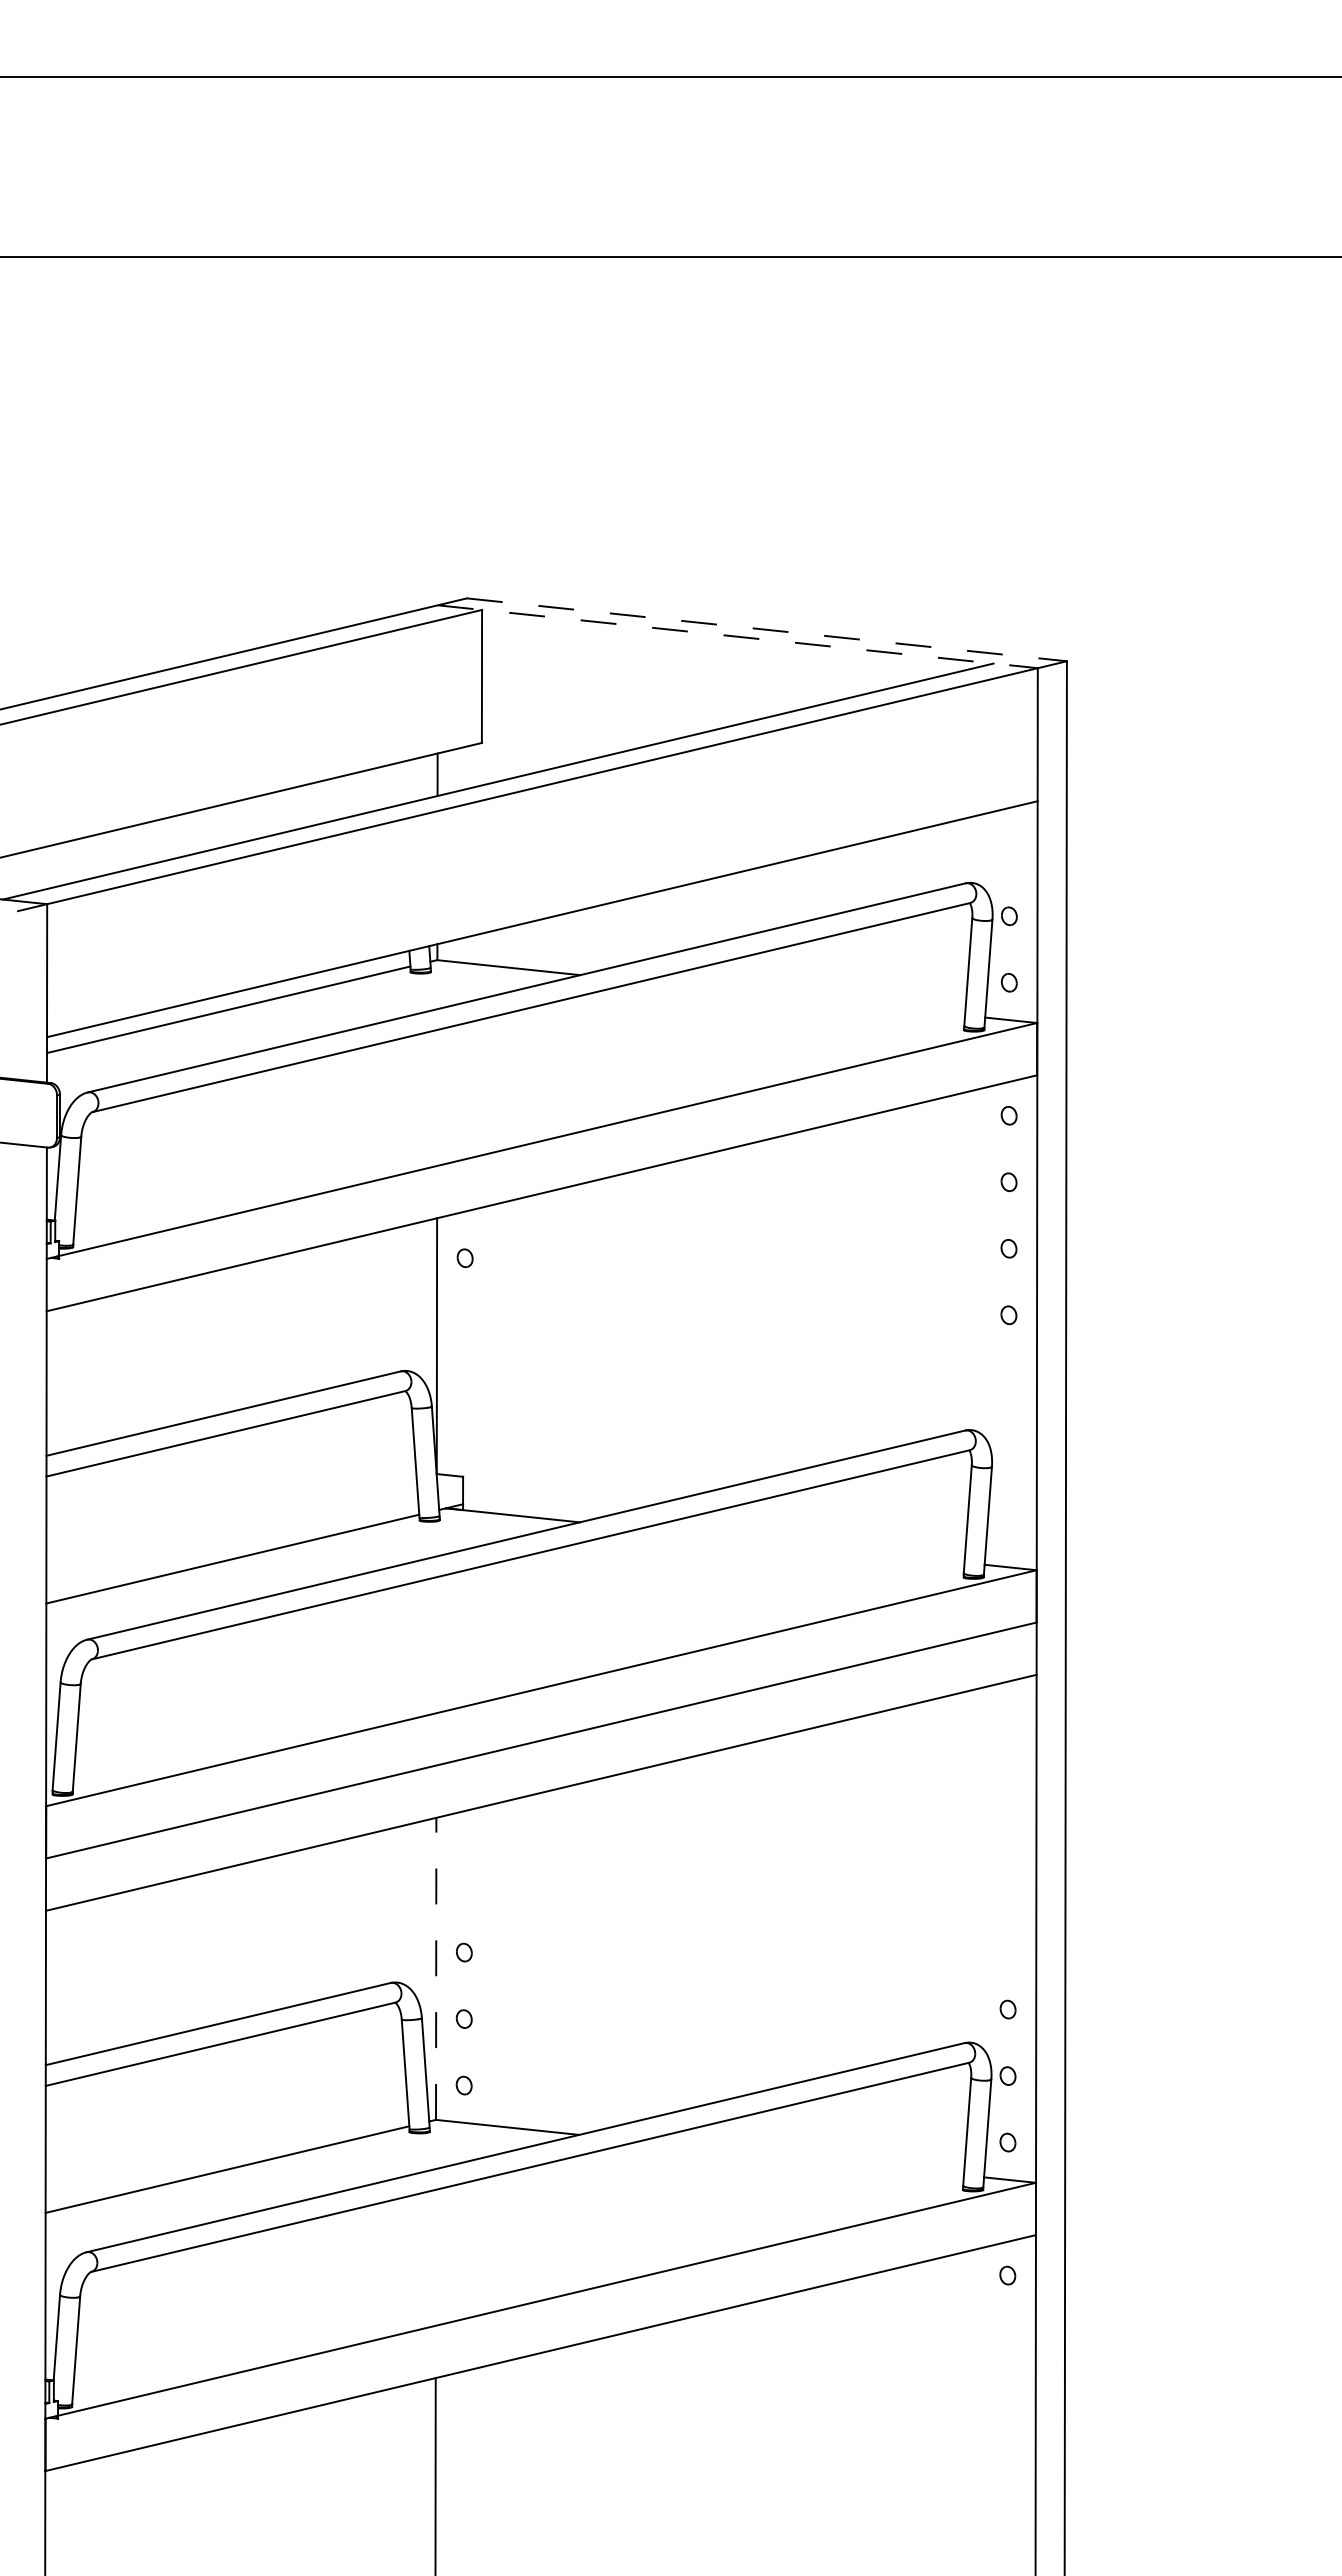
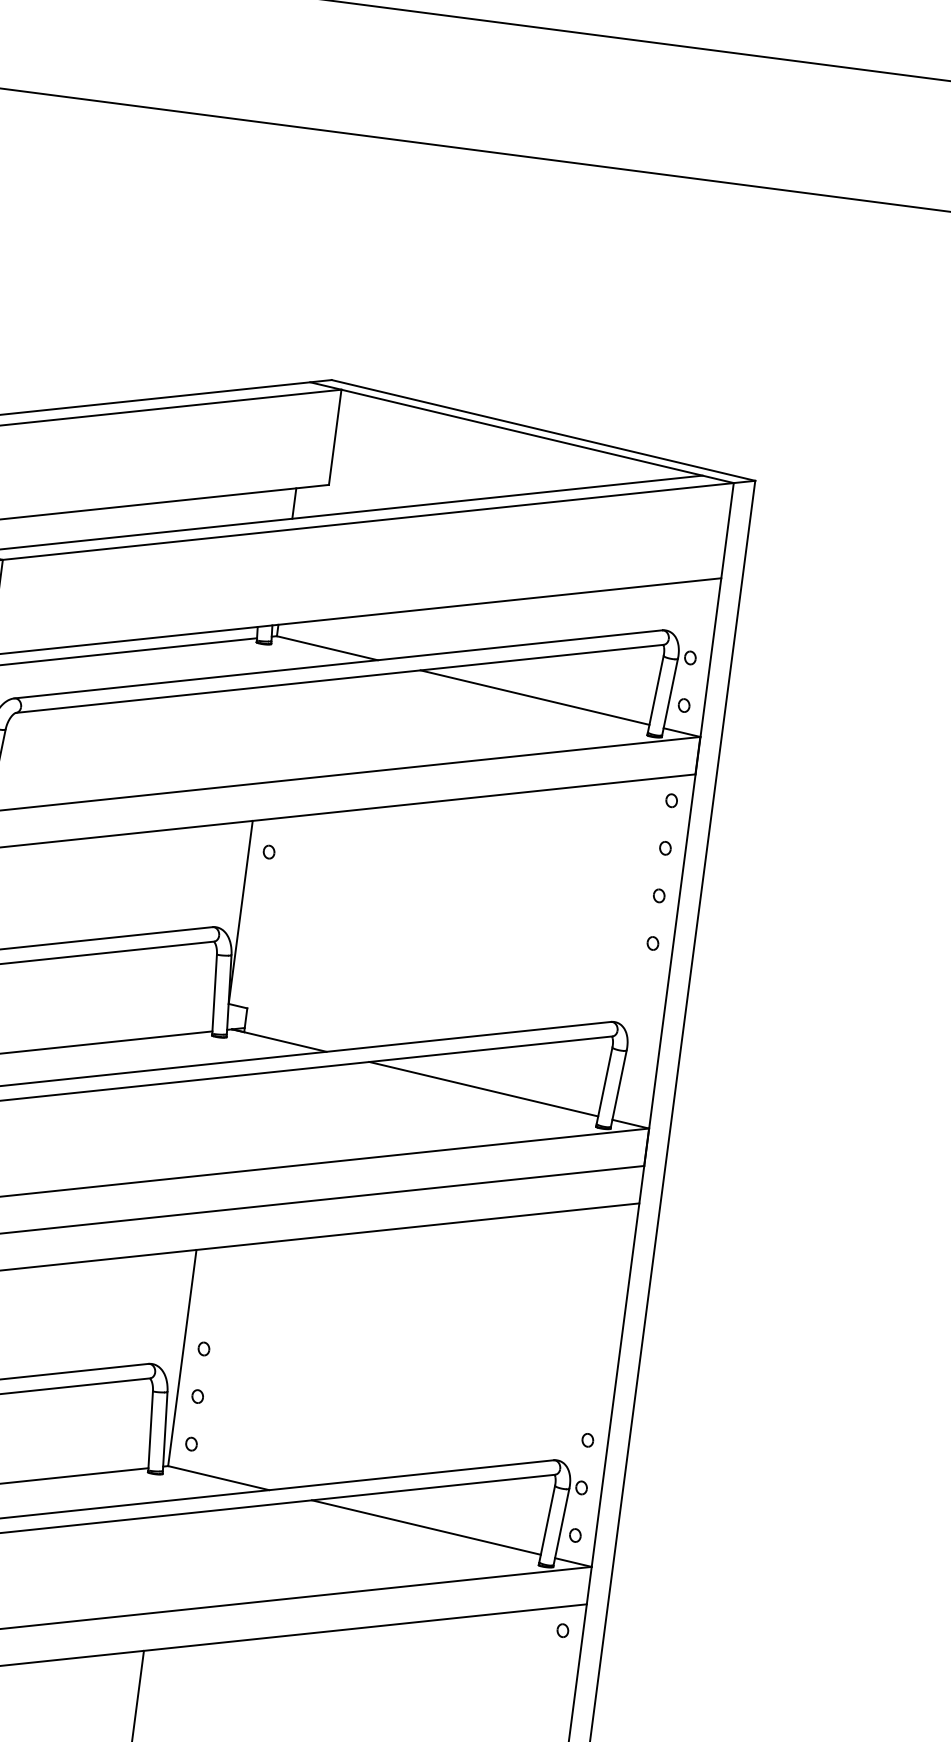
line: (766, 629) -> (543, 430), dashed -> solid
line: (737, 636) -> (521, 432), dashed -> solid
line: (802, 998) -> (534, 697), added
line: (802, 1545) -> (483, 1089), added
line: (436, 1968) -> (182, 1357), dashed -> solid
line: (801, 2158) -> (426, 1527), added

